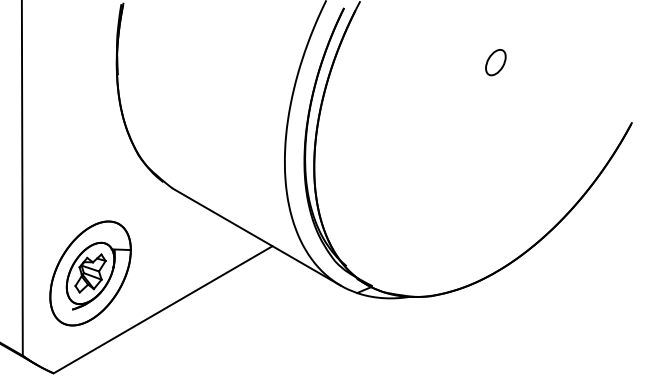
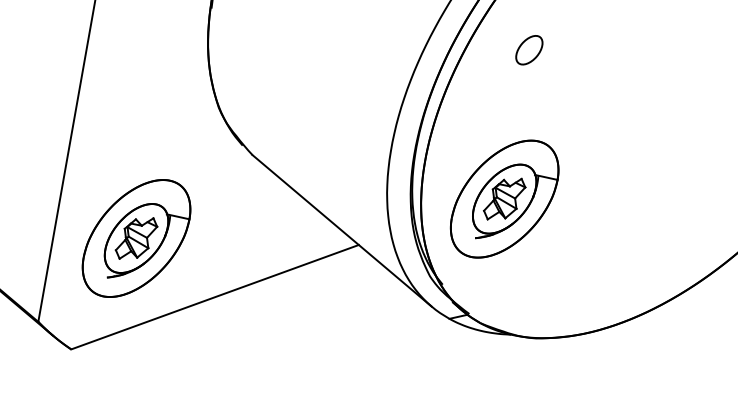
part: (495, 62) -> (528, 50), moved
part: (384, 187) -> (504, 199), added

